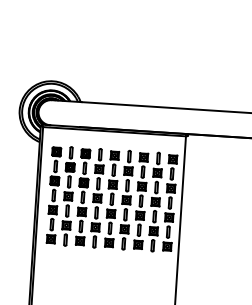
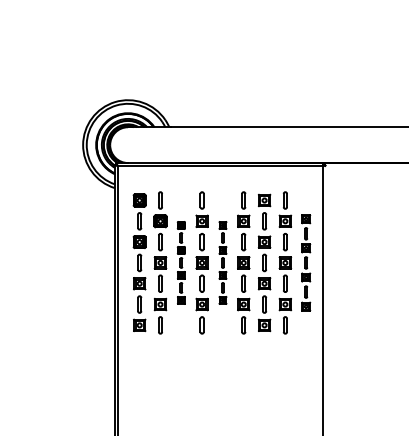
part: (83, 197) -> (181, 262), size x0.6
part: (111, 198) -> (222, 262), size x0.6
part: (169, 202) -> (305, 262), size x0.7

